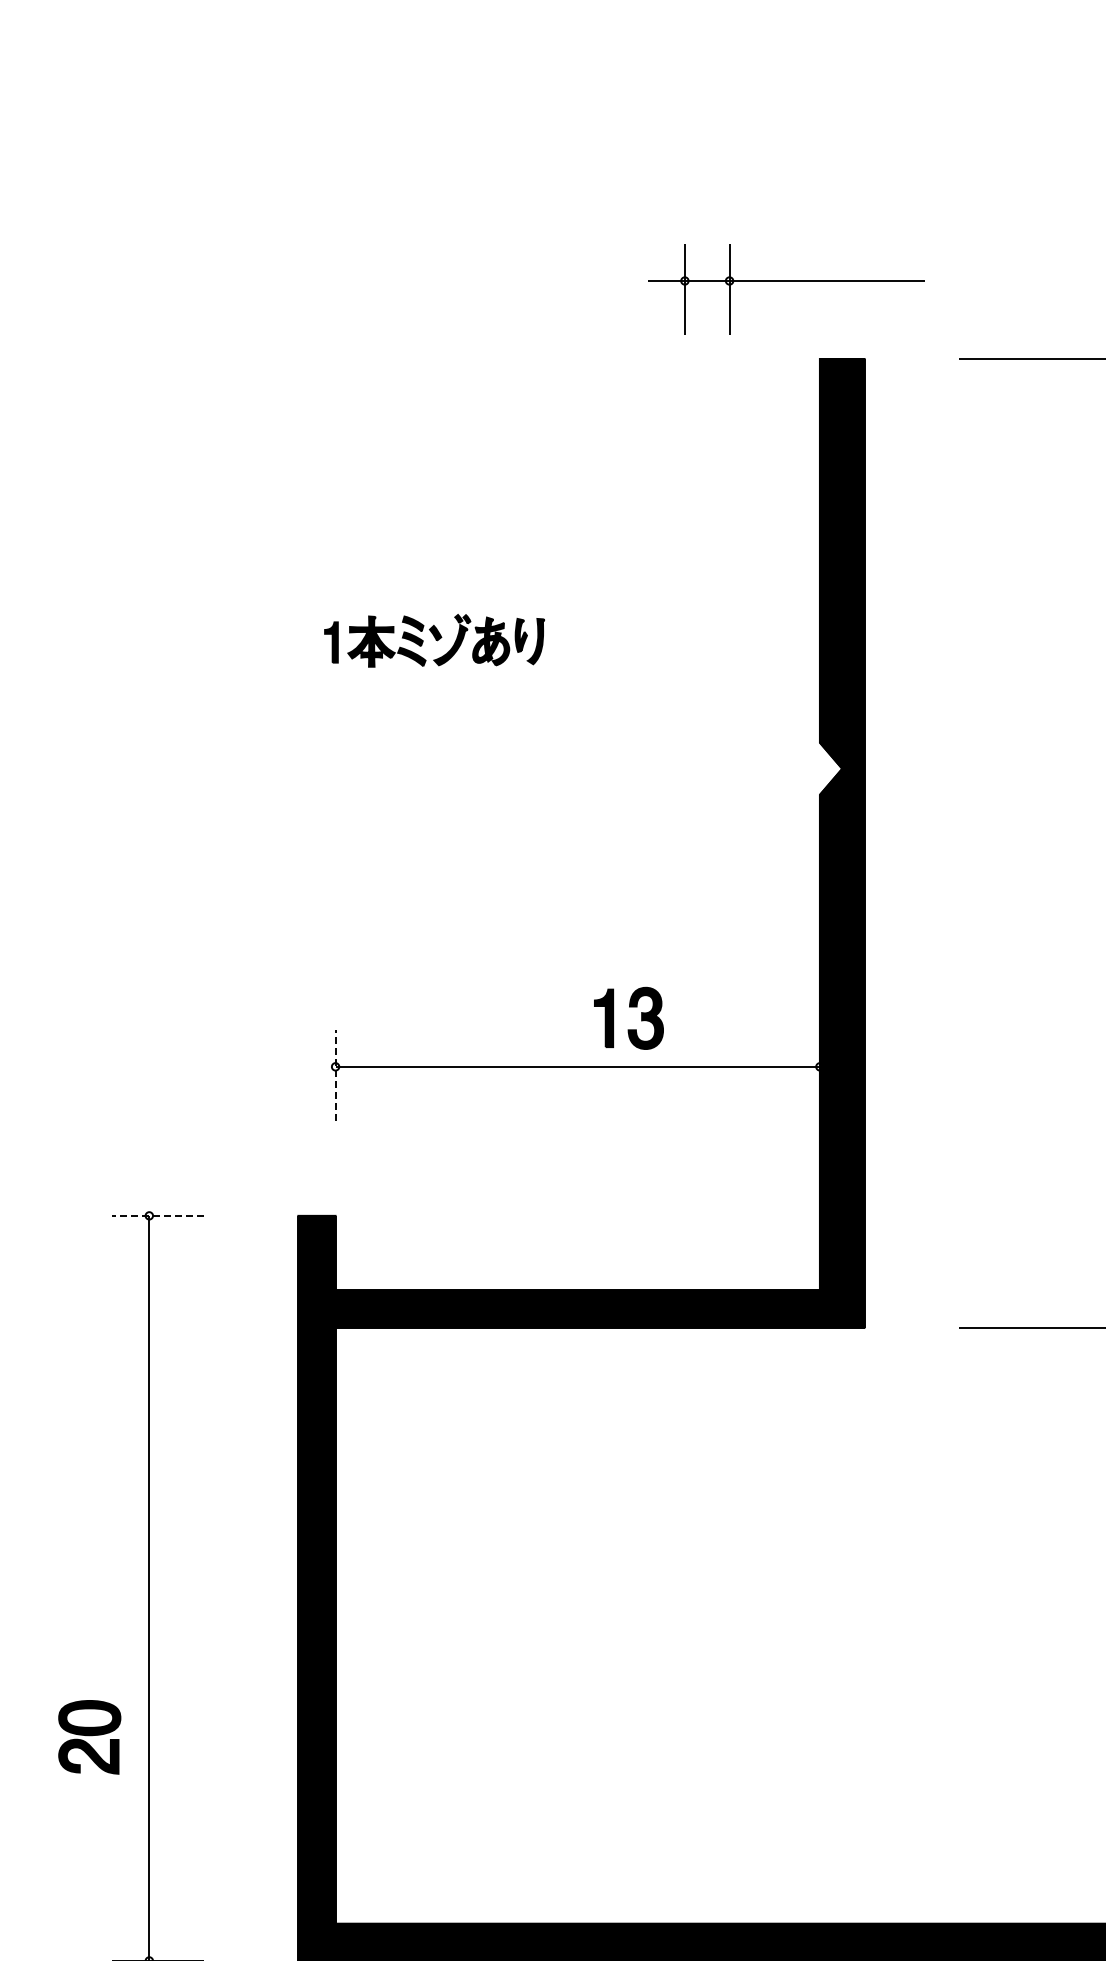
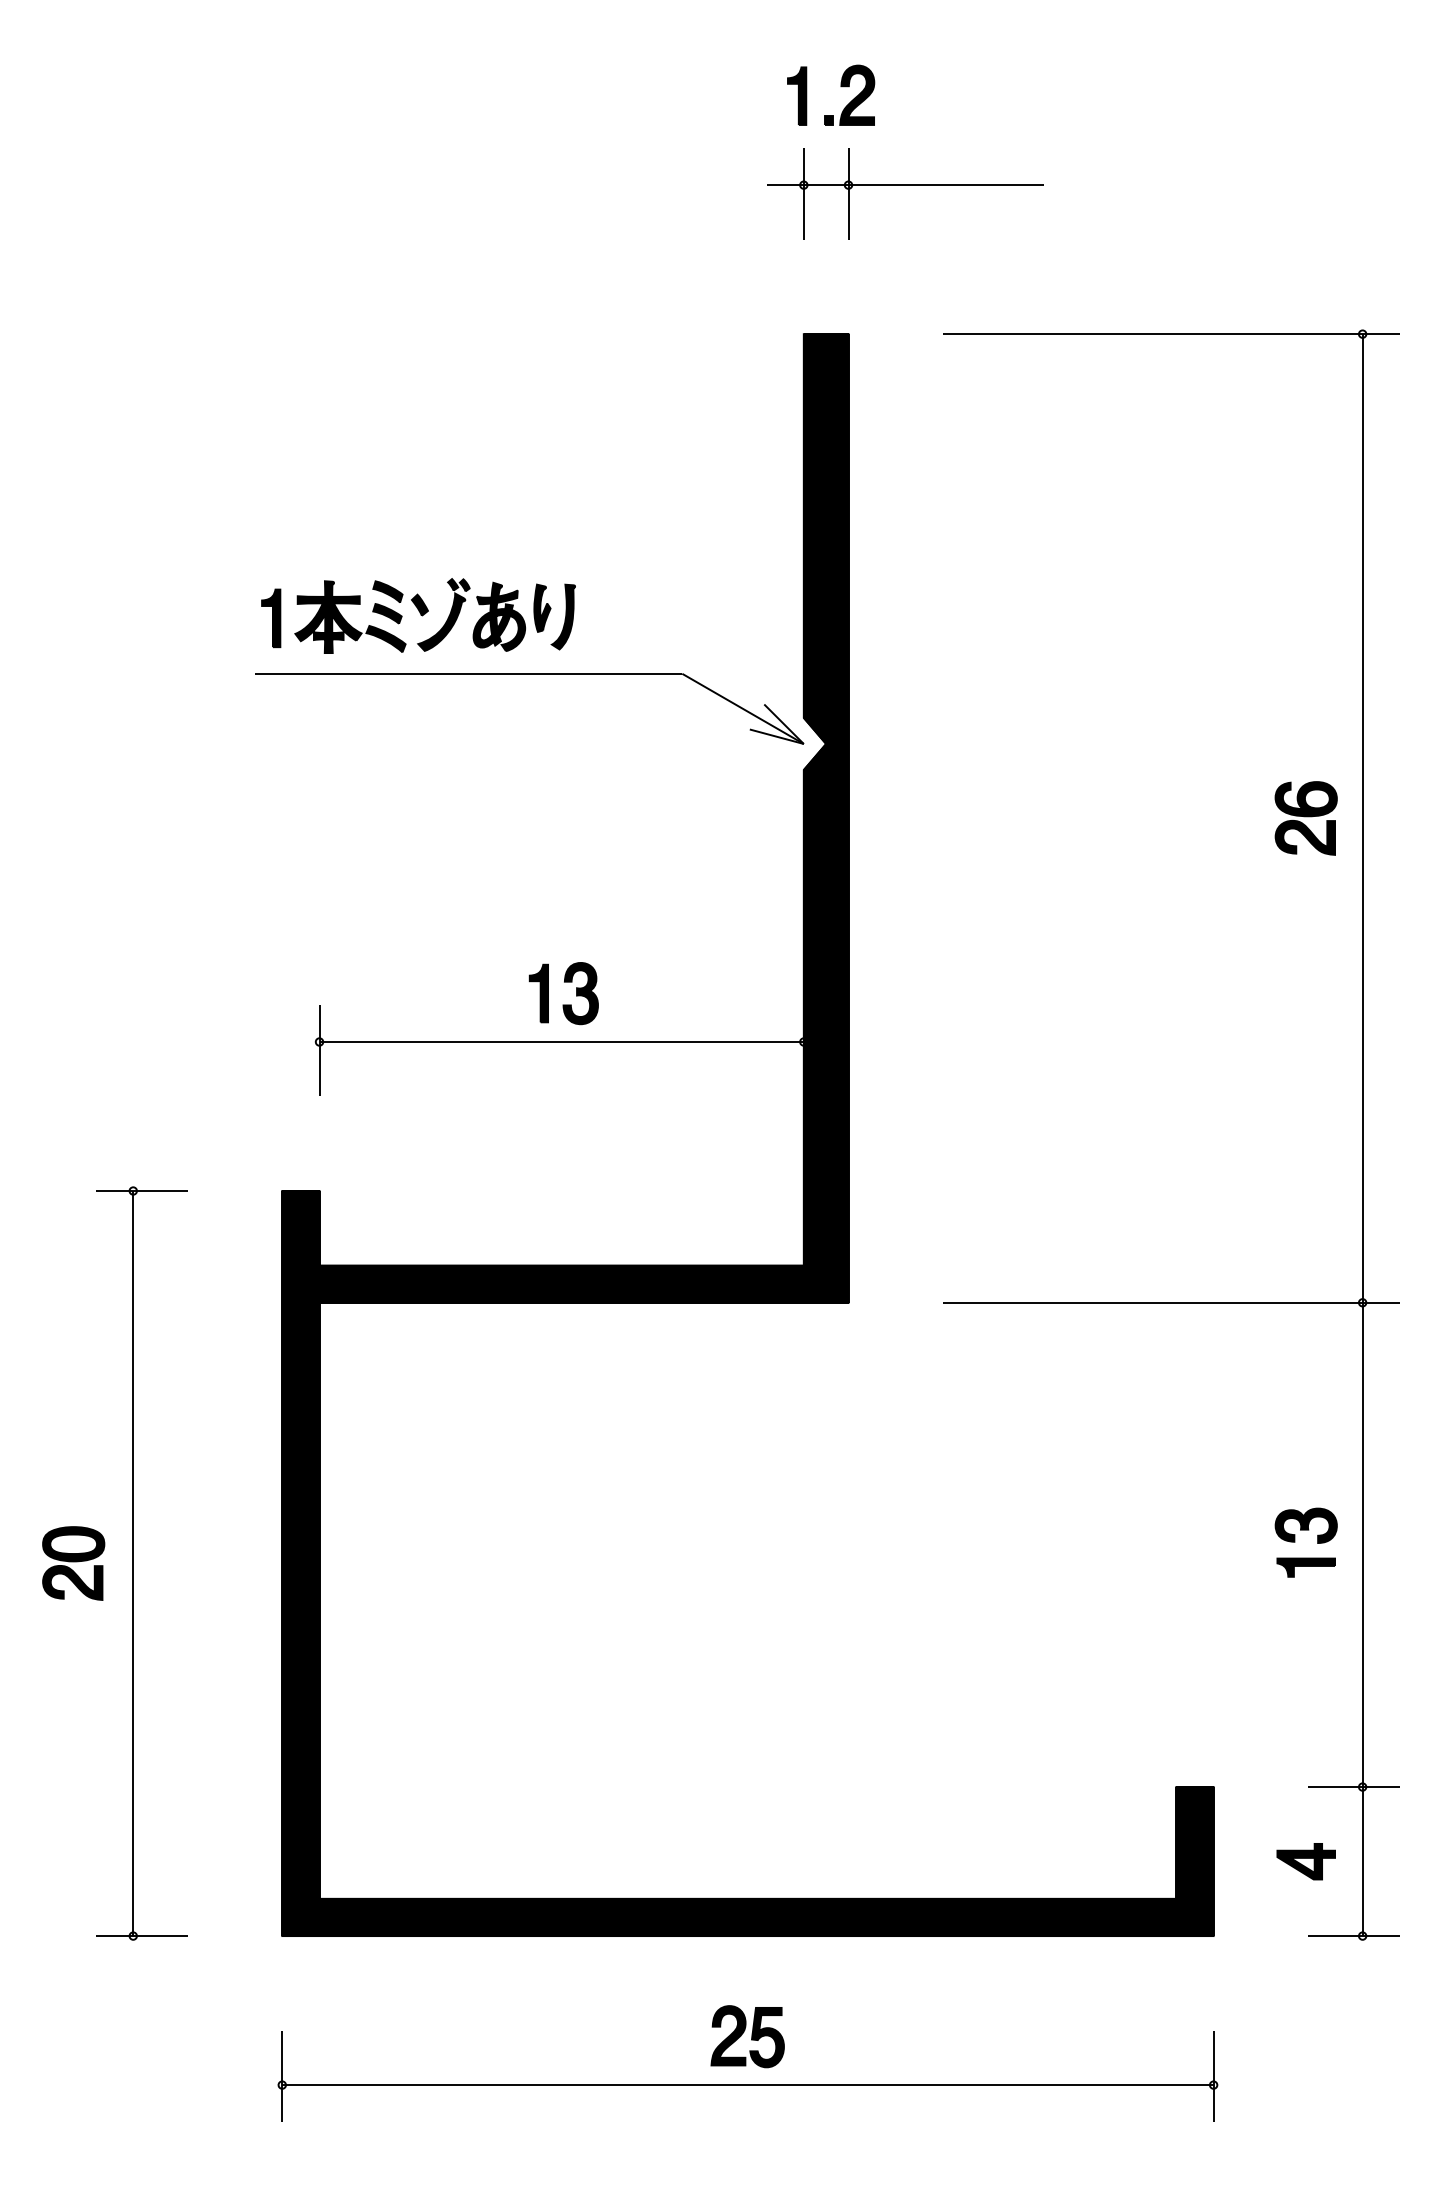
part: (856, 111) -> (840, 86), added
part: (786, 281) -> (905, 185), moved
part: (434, 640) -> (418, 615), size x1.43
part: (545, 699) -> (529, 674), added
part: (628, 1029) -> (563, 1004), moved
line: (335, 1075) -> (319, 1050), dashed -> solid
line: (157, 1216) -> (141, 1191), dashed -> solid
part: (89, 1737) -> (73, 1563), moved

